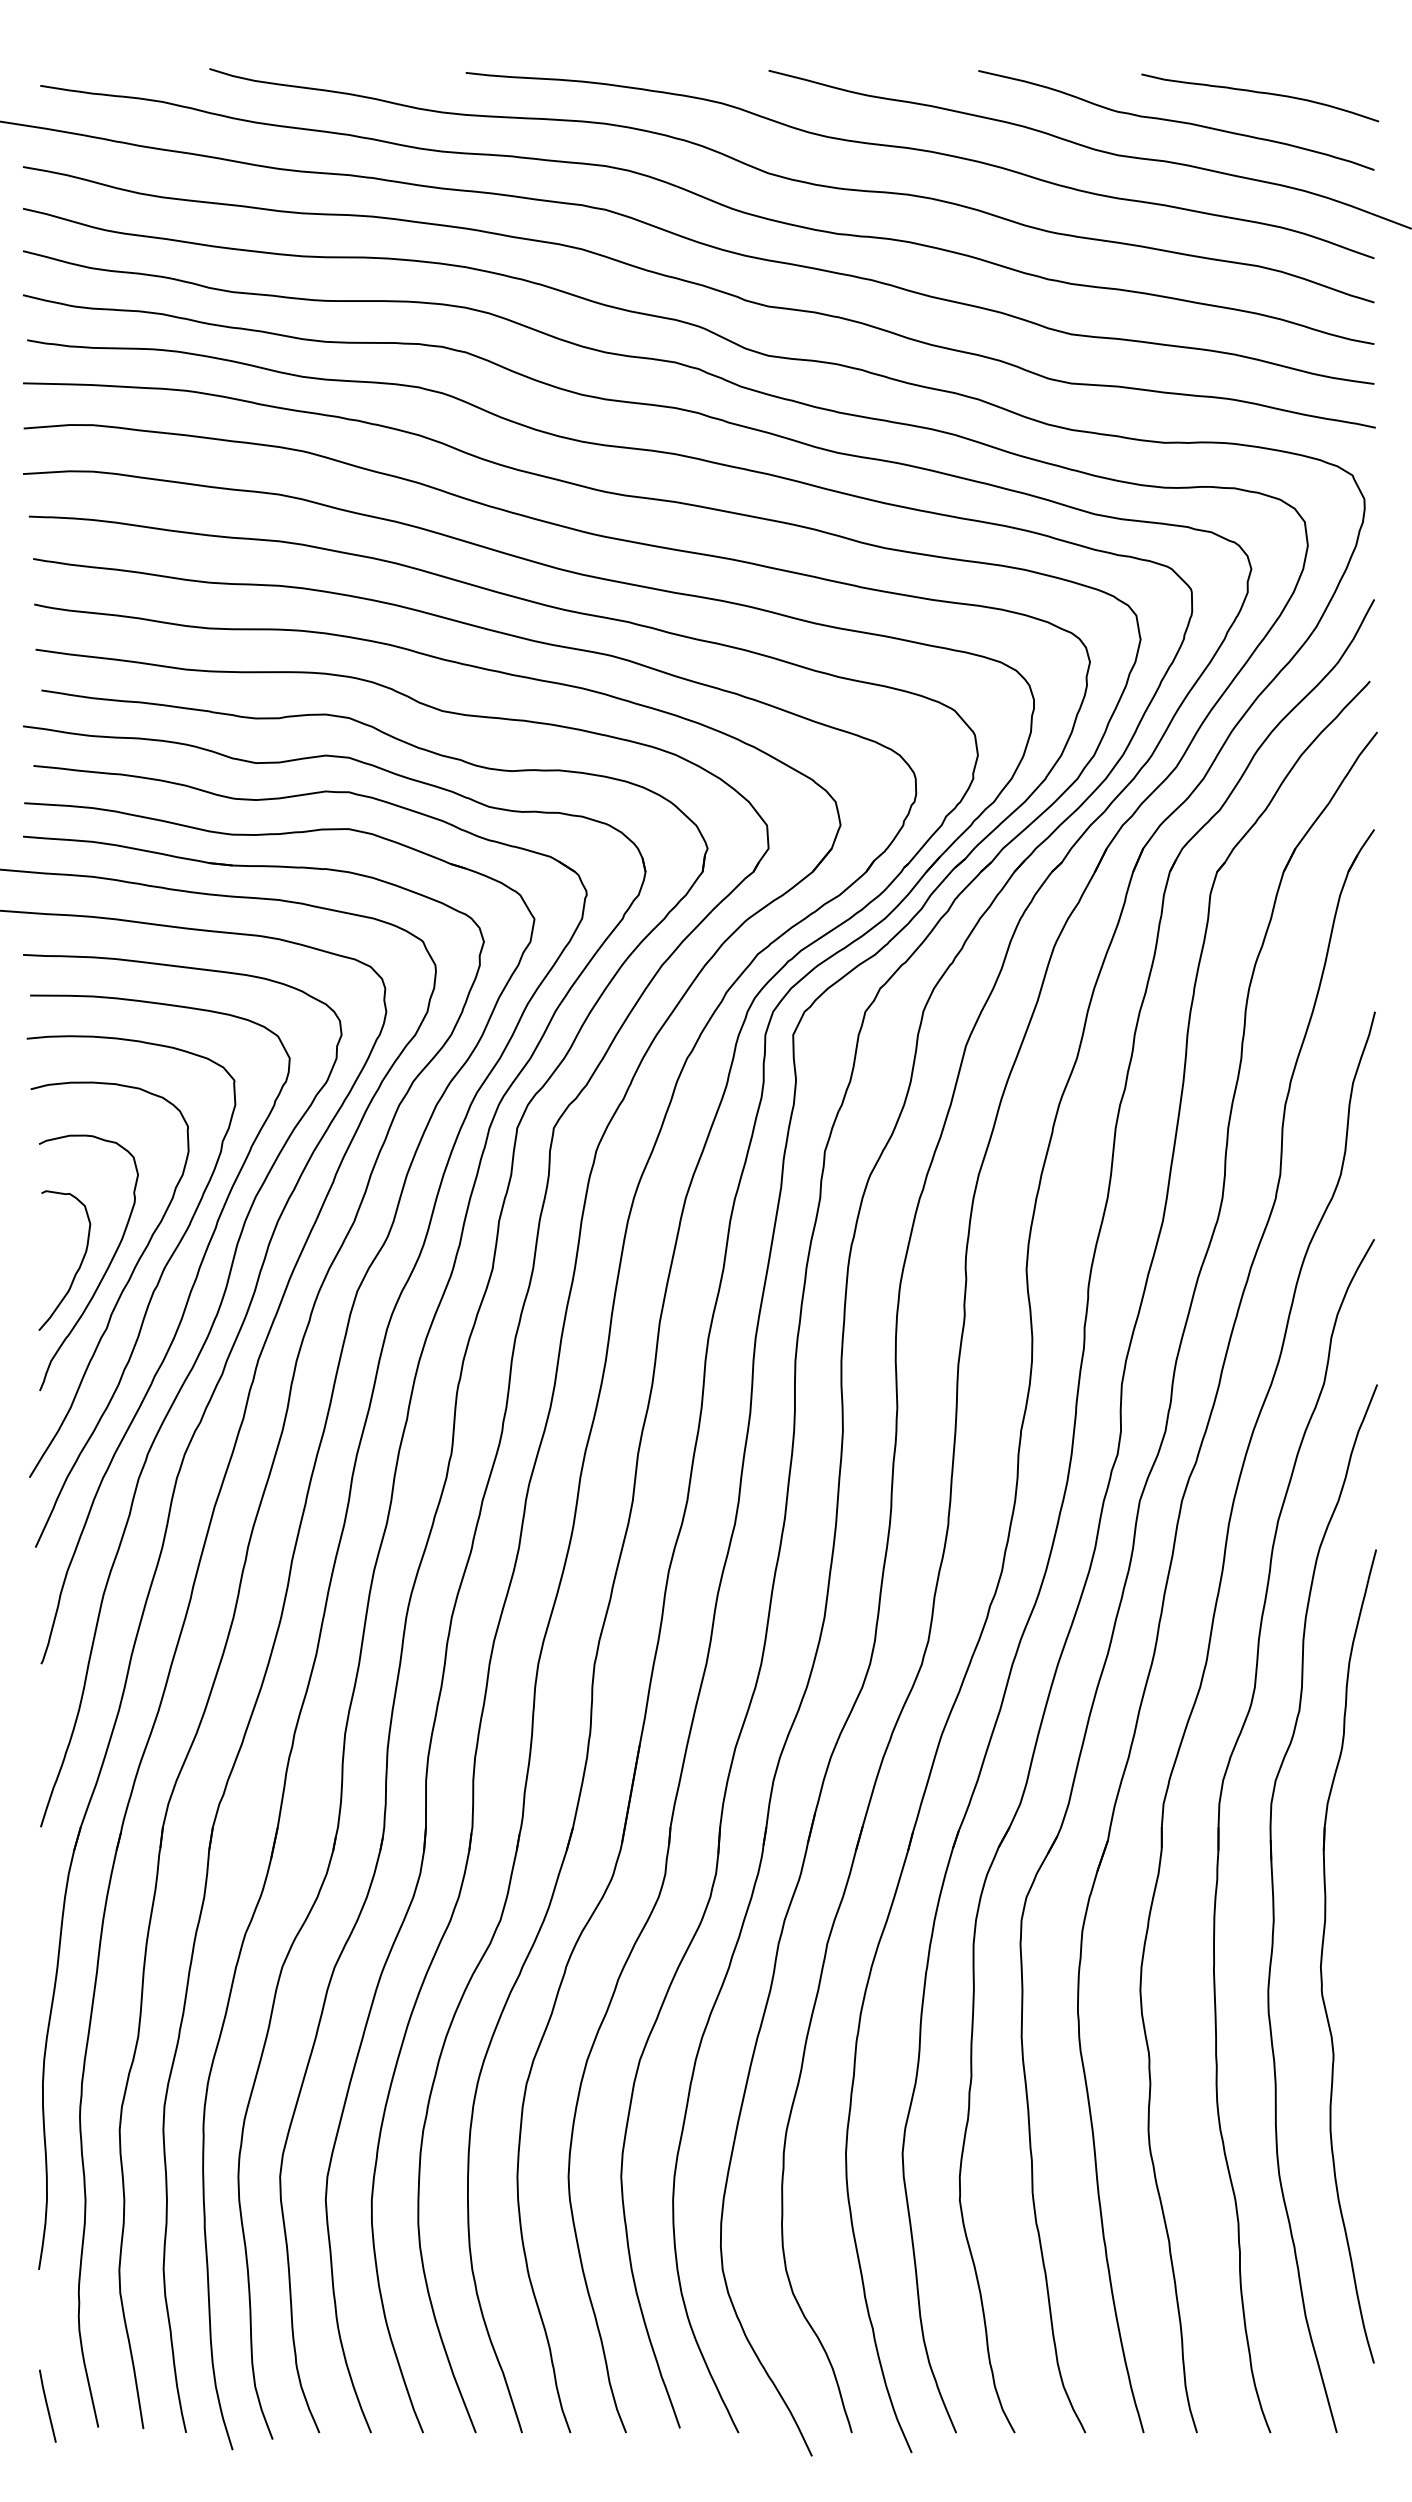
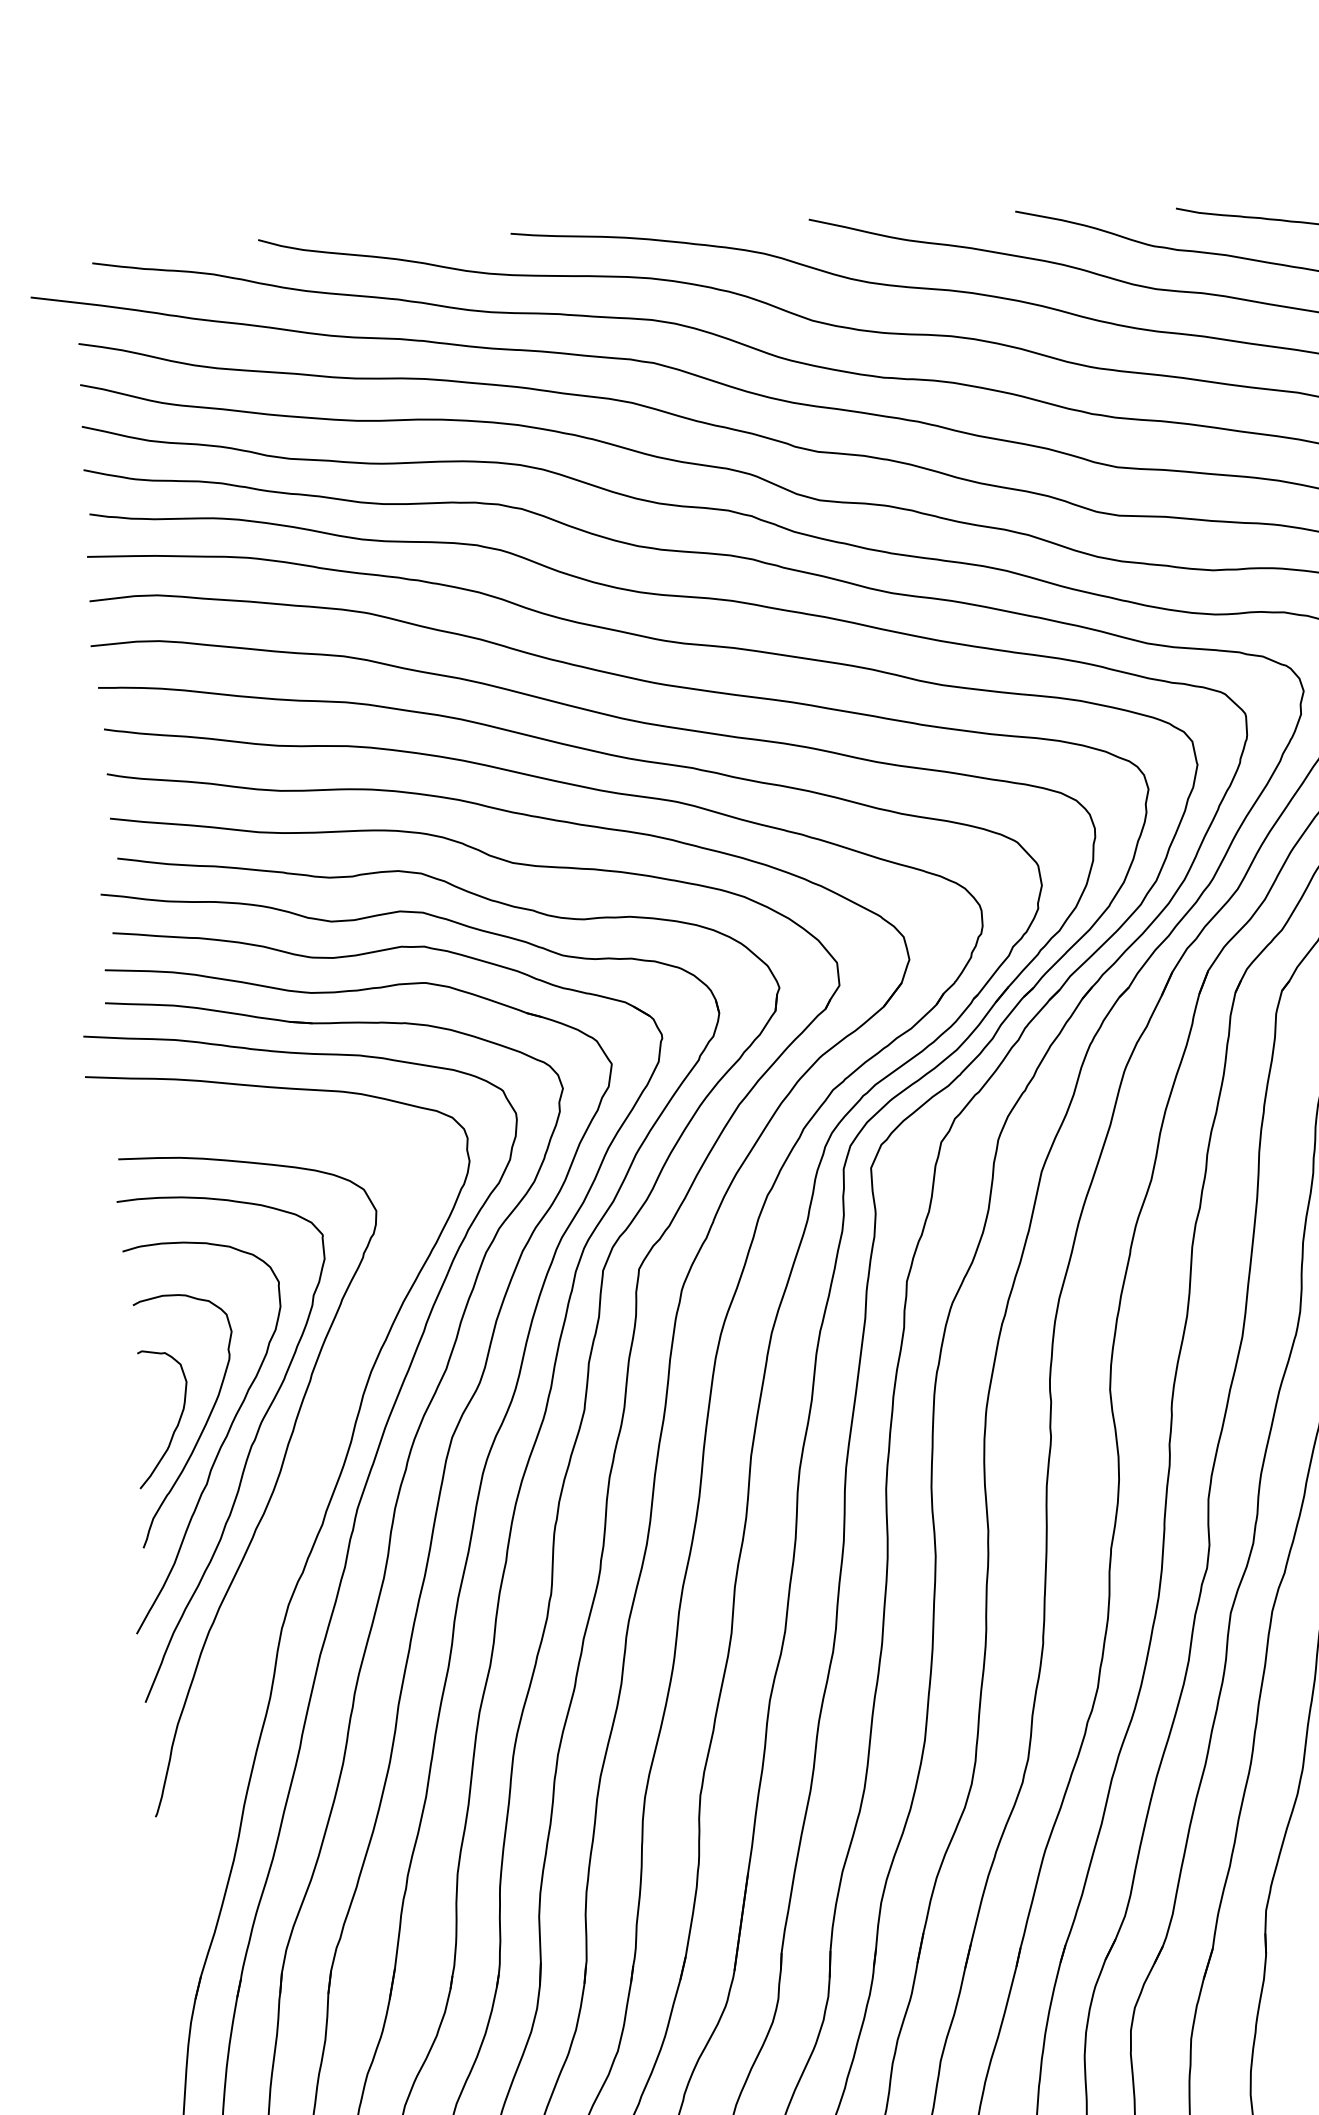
curve: (181, 1389) -> (282, 1541), removed

